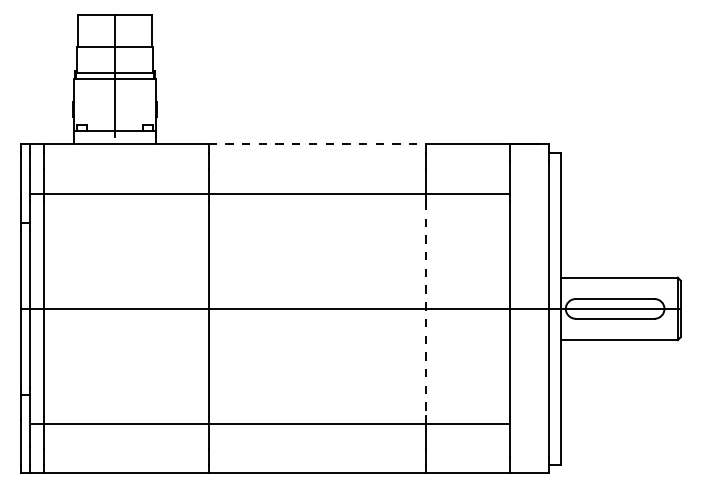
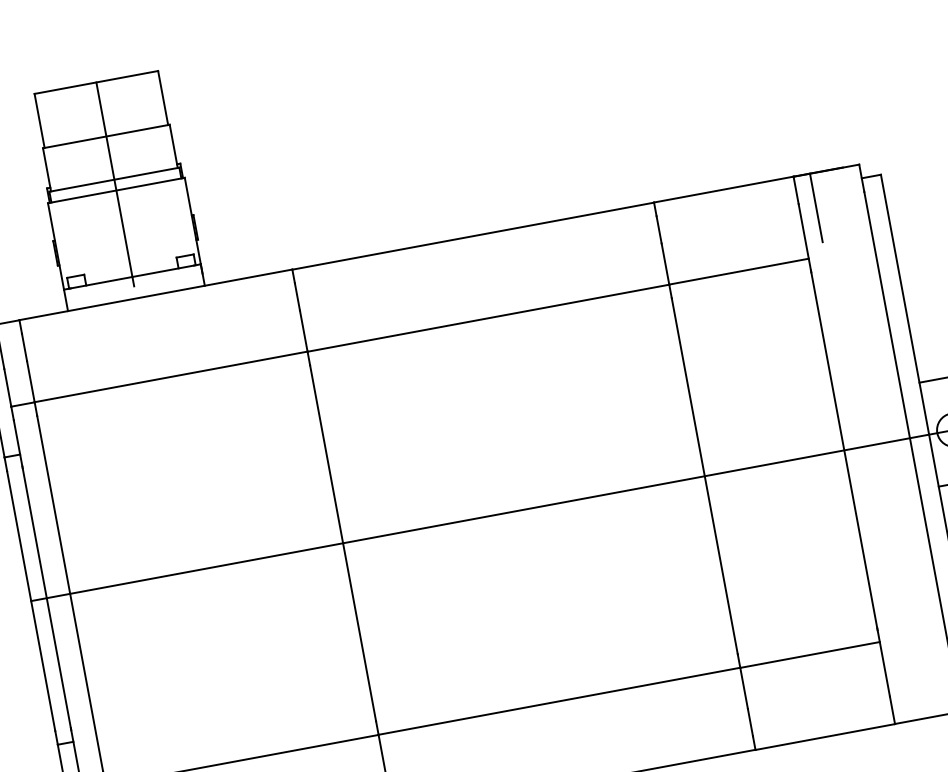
line: (317, 144) -> (473, 236), dashed -> solid
line: (519, 164) -> (815, 207), added
line: (426, 308) -> (705, 475), dashed -> solid

